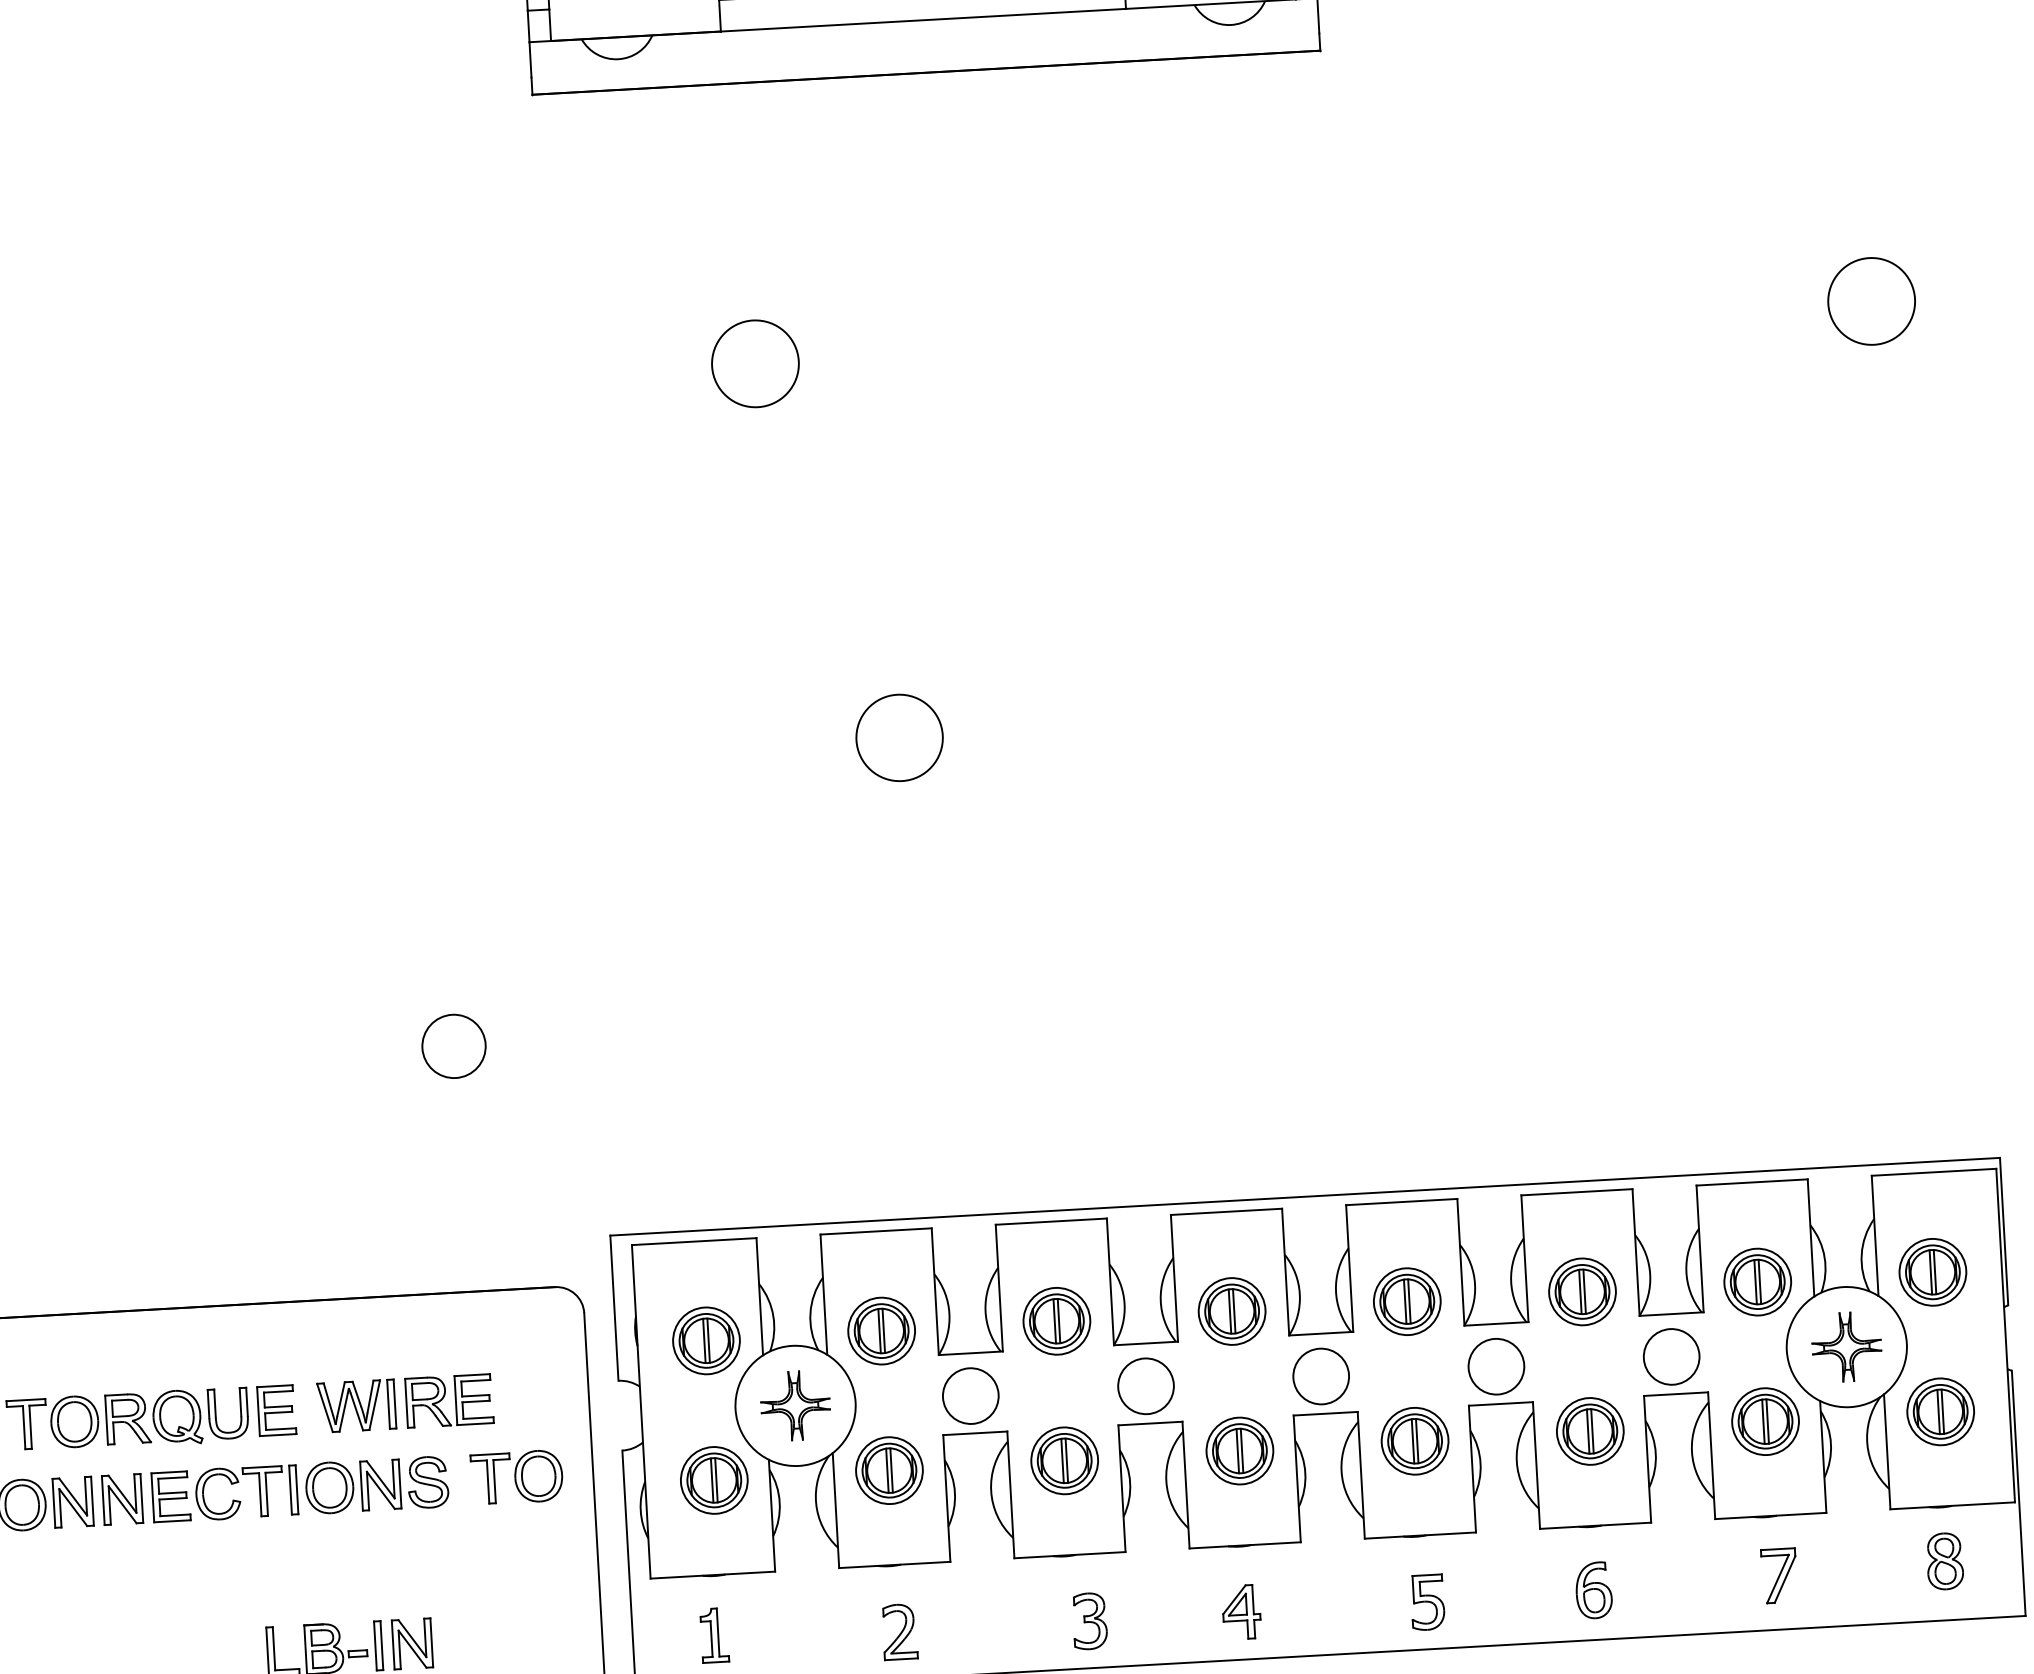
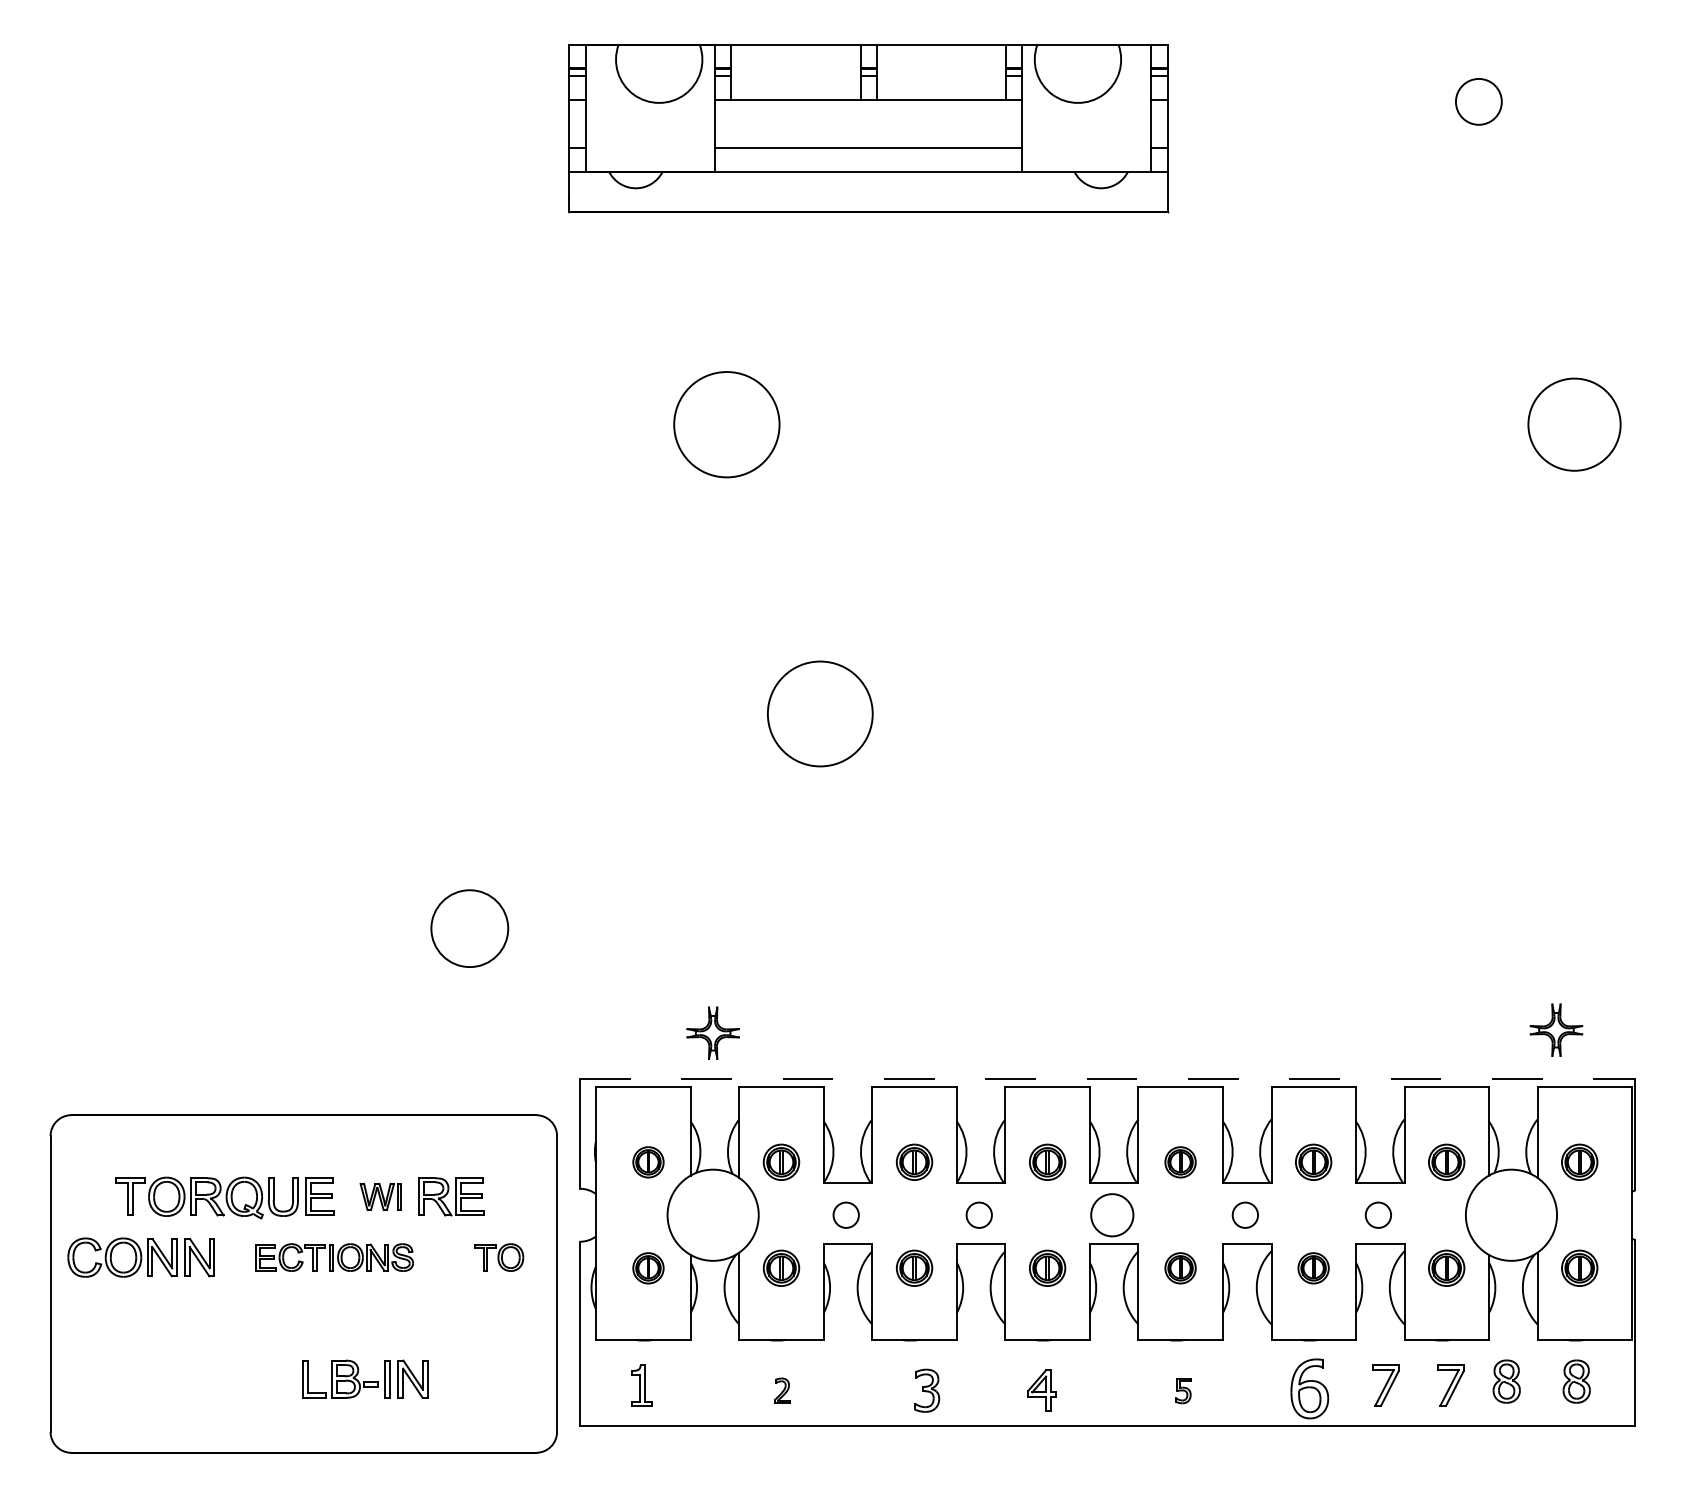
circle: (1871, 301) -> (1574, 424), size x1.4
circle: (754, 363) -> (726, 424), size x1.6
circle: (898, 737) -> (819, 713), size x1.6
circle: (453, 1046) -> (469, 928), size x1.6
line: (1304, 1196) -> (1107, 1078), solid -> dashed
part: (1932, 1272) -> (1579, 1162), size x0.7
part: (1757, 1282) -> (1446, 1162), size x0.7
part: (1582, 1292) -> (1313, 1162), size x0.7
part: (1407, 1302) -> (1180, 1162), size x0.6
part: (1231, 1311) -> (1047, 1162), size x0.7
part: (1056, 1321) -> (914, 1162), size x0.7
part: (881, 1331) -> (781, 1162), size x0.7
part: (706, 1341) -> (648, 1162), size x0.6
part: (1846, 1346) -> (1556, 1029), moved
circle: (1671, 1357) -> (1378, 1215), size x0.6
circle: (1496, 1367) -> (1245, 1215), size x0.6
circle: (1146, 1386) -> (979, 1215), size x0.6
circle: (971, 1396) -> (846, 1215), size x0.6
part: (794, 1404) -> (712, 1032), moved
part: (356, 1405) -> (380, 1196), size x0.7
part: (1940, 1412) -> (1579, 1268), size x0.7
part: (1765, 1422) -> (1446, 1268), size x0.7
part: (1590, 1431) -> (1313, 1268), size x0.6
part: (1414, 1441) -> (1180, 1268), size x0.6
part: (1239, 1451) -> (1047, 1268), size x0.7
part: (1064, 1461) -> (914, 1268), size x0.7
part: (889, 1470) -> (781, 1268), size x0.7
part: (517, 1477) -> (499, 1257), size x0.7
part: (714, 1480) -> (648, 1268), size x0.6
part: (300, 1489) -> (334, 1257), size x0.7
part: (1852, 1566) -> (1506, 1381), added
part: (1693, 1580) -> (1385, 1385), added
part: (1593, 1590) -> (1309, 1388), size x1.4
part: (1427, 1602) -> (1183, 1390), size x0.6
part: (899, 1631) -> (782, 1390), size x0.6

